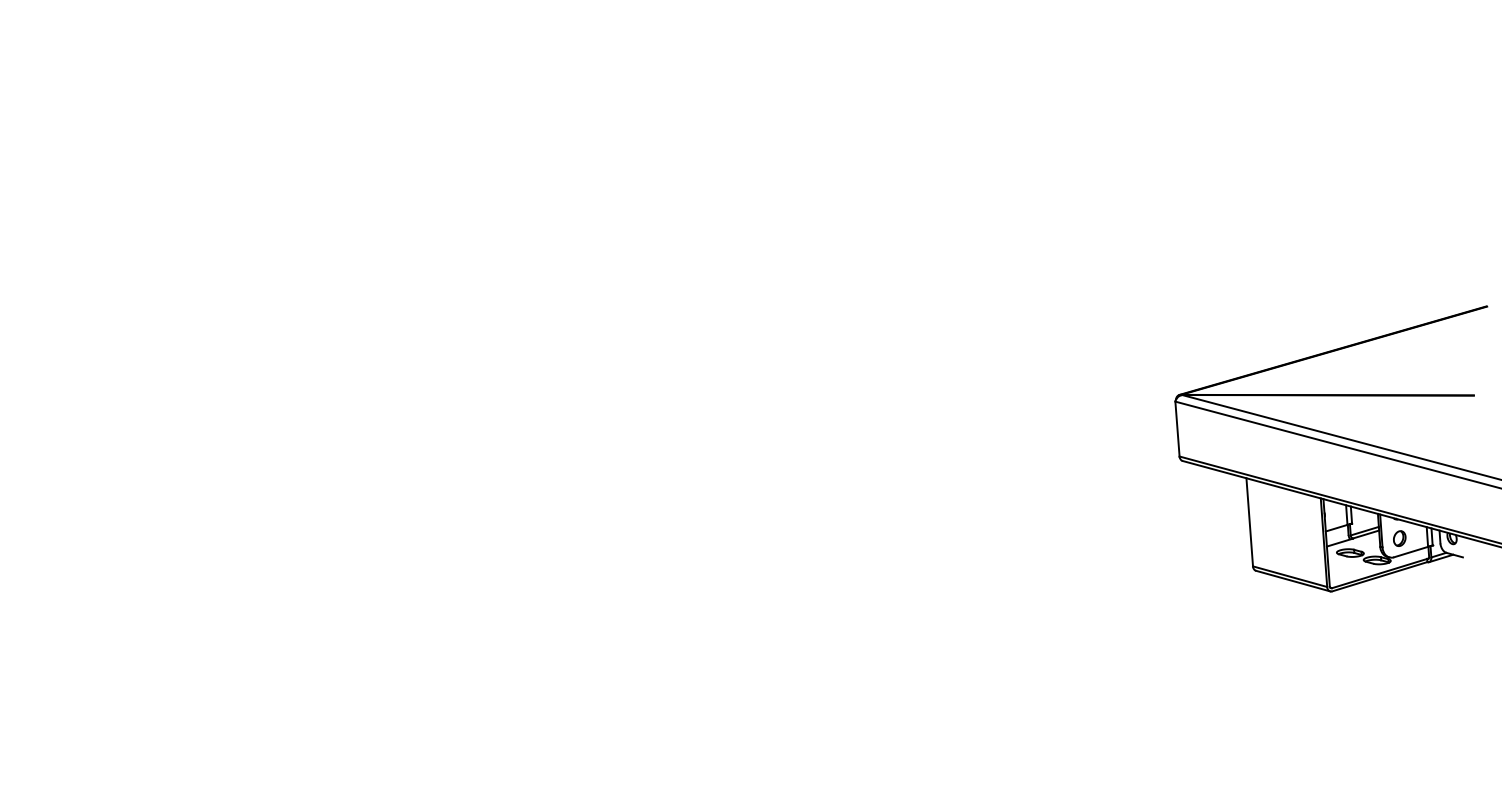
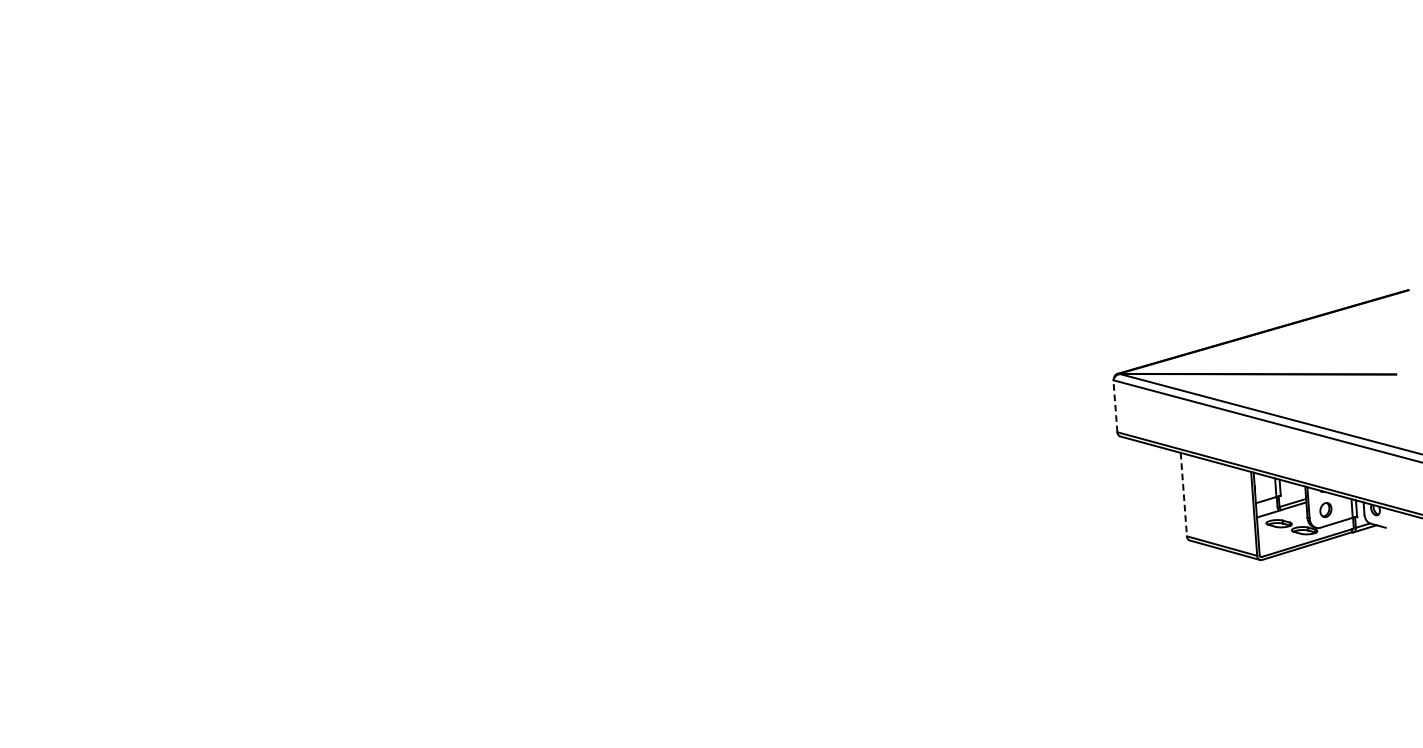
line: (1177, 429) -> (1115, 406), solid -> dashed
line: (1249, 522) -> (1183, 494), solid -> dashed

